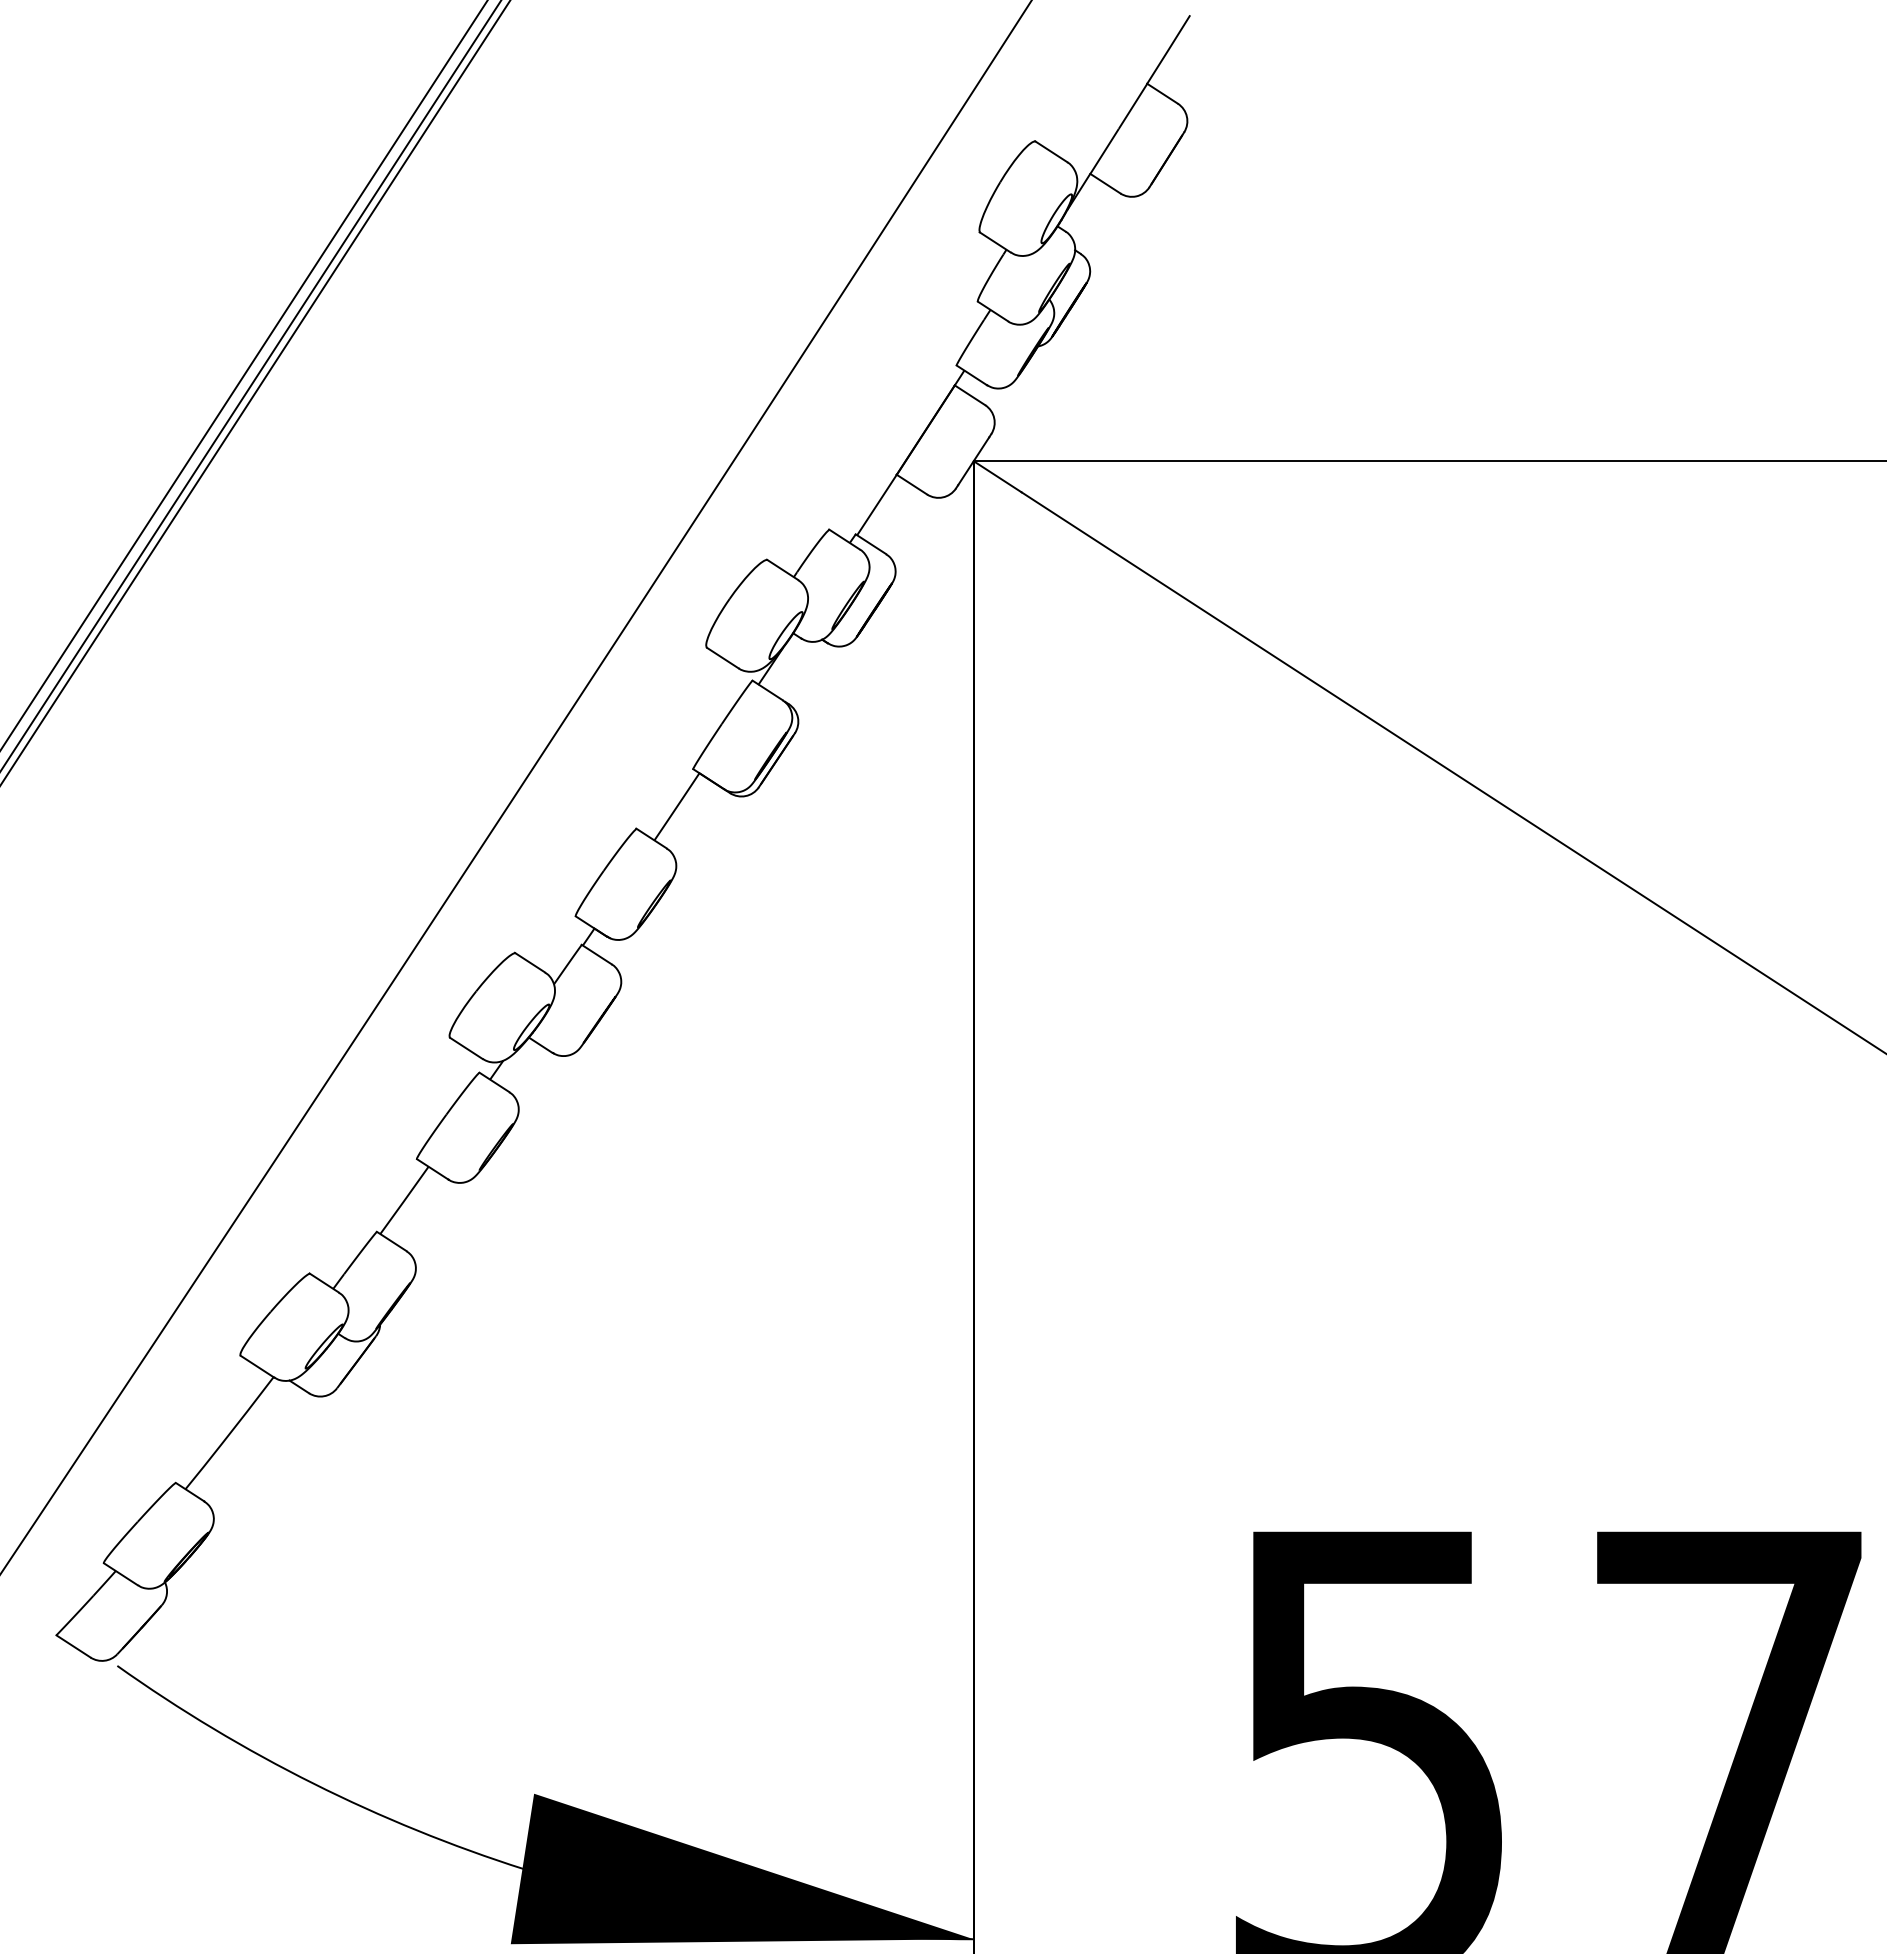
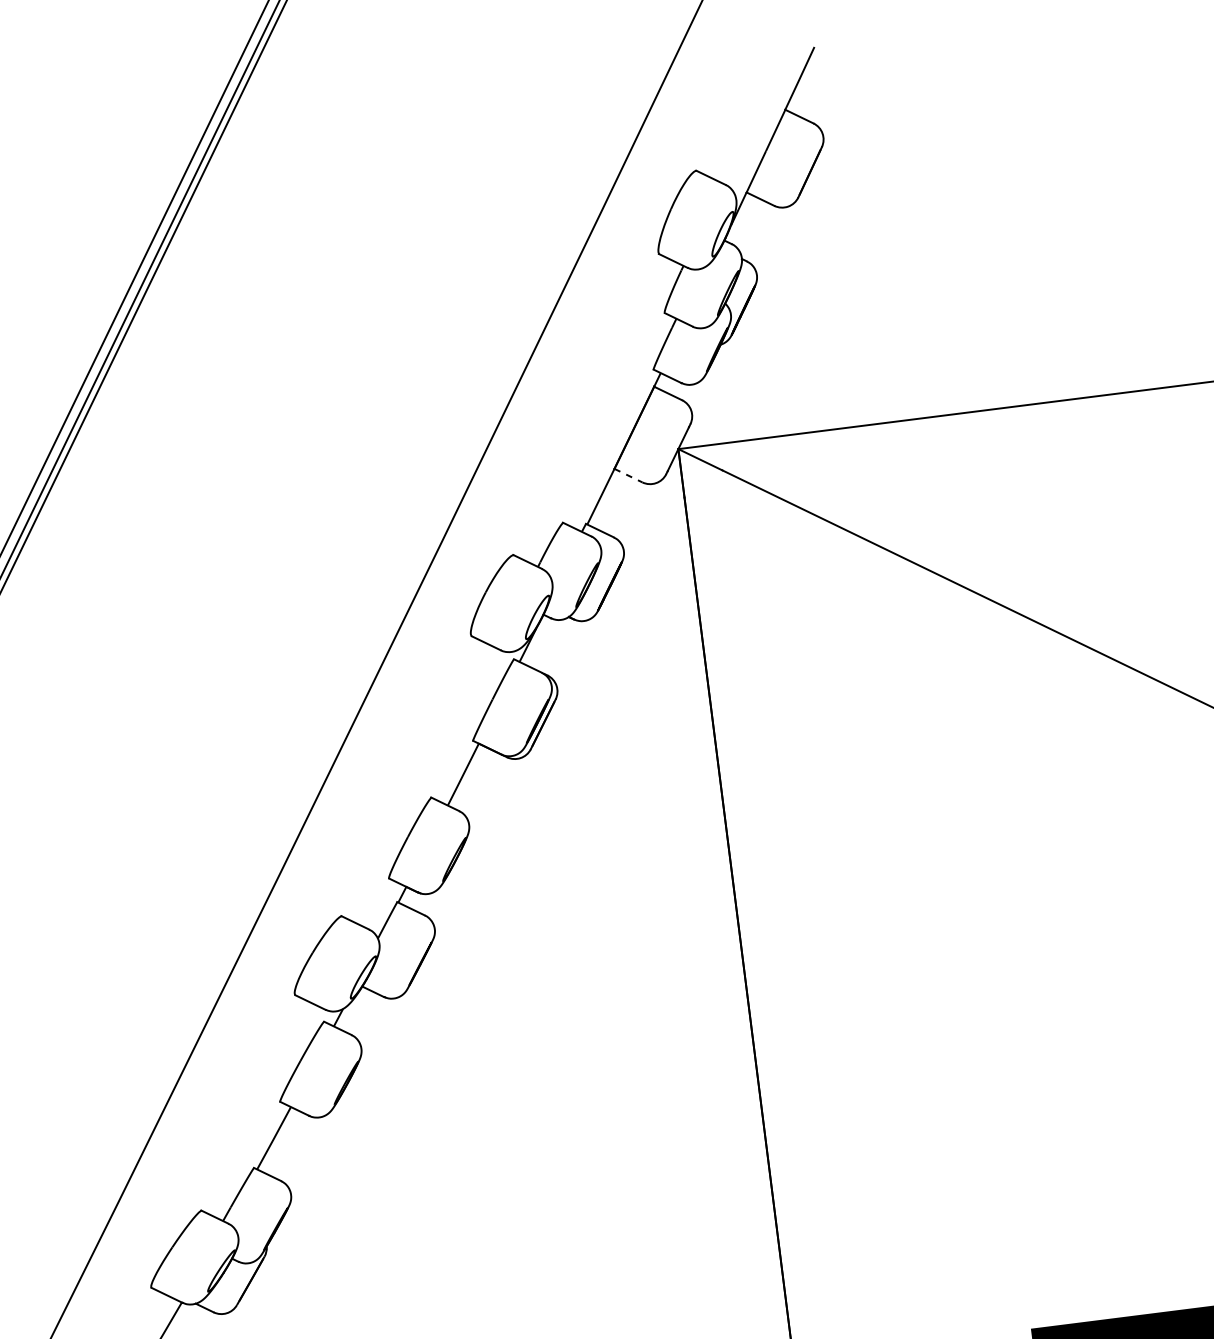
line: (912, 484) -> (628, 475), solid -> dashed

